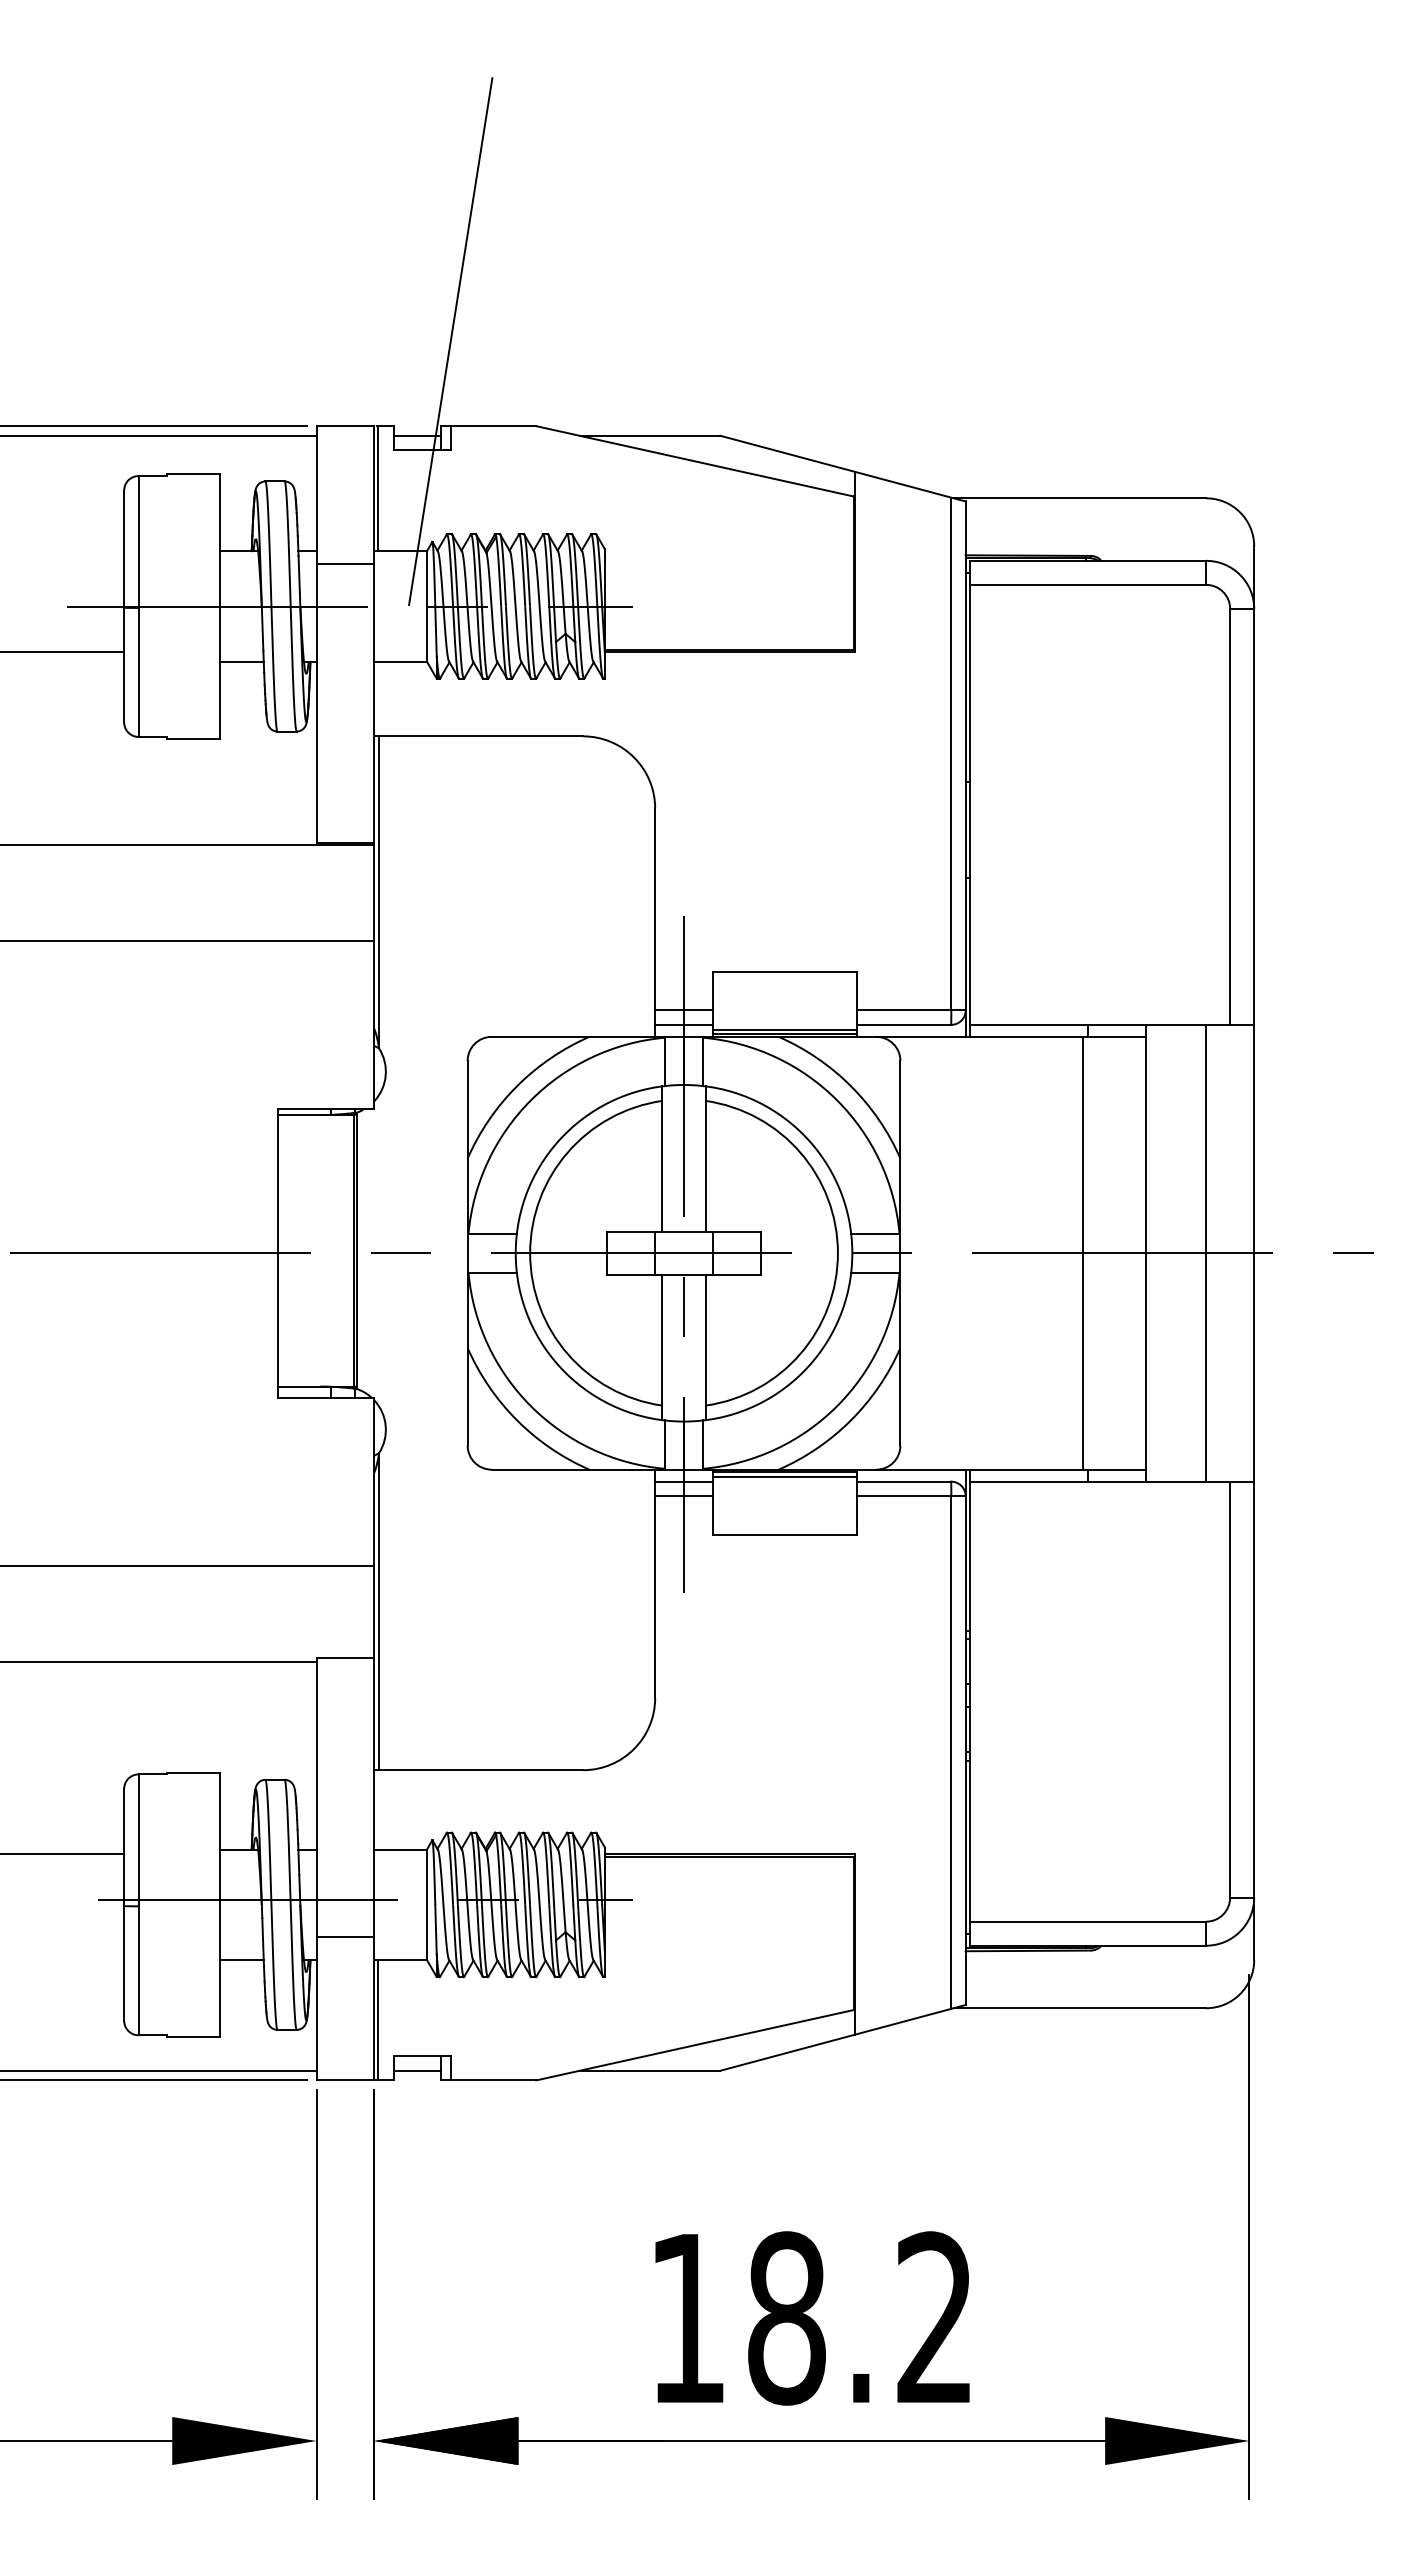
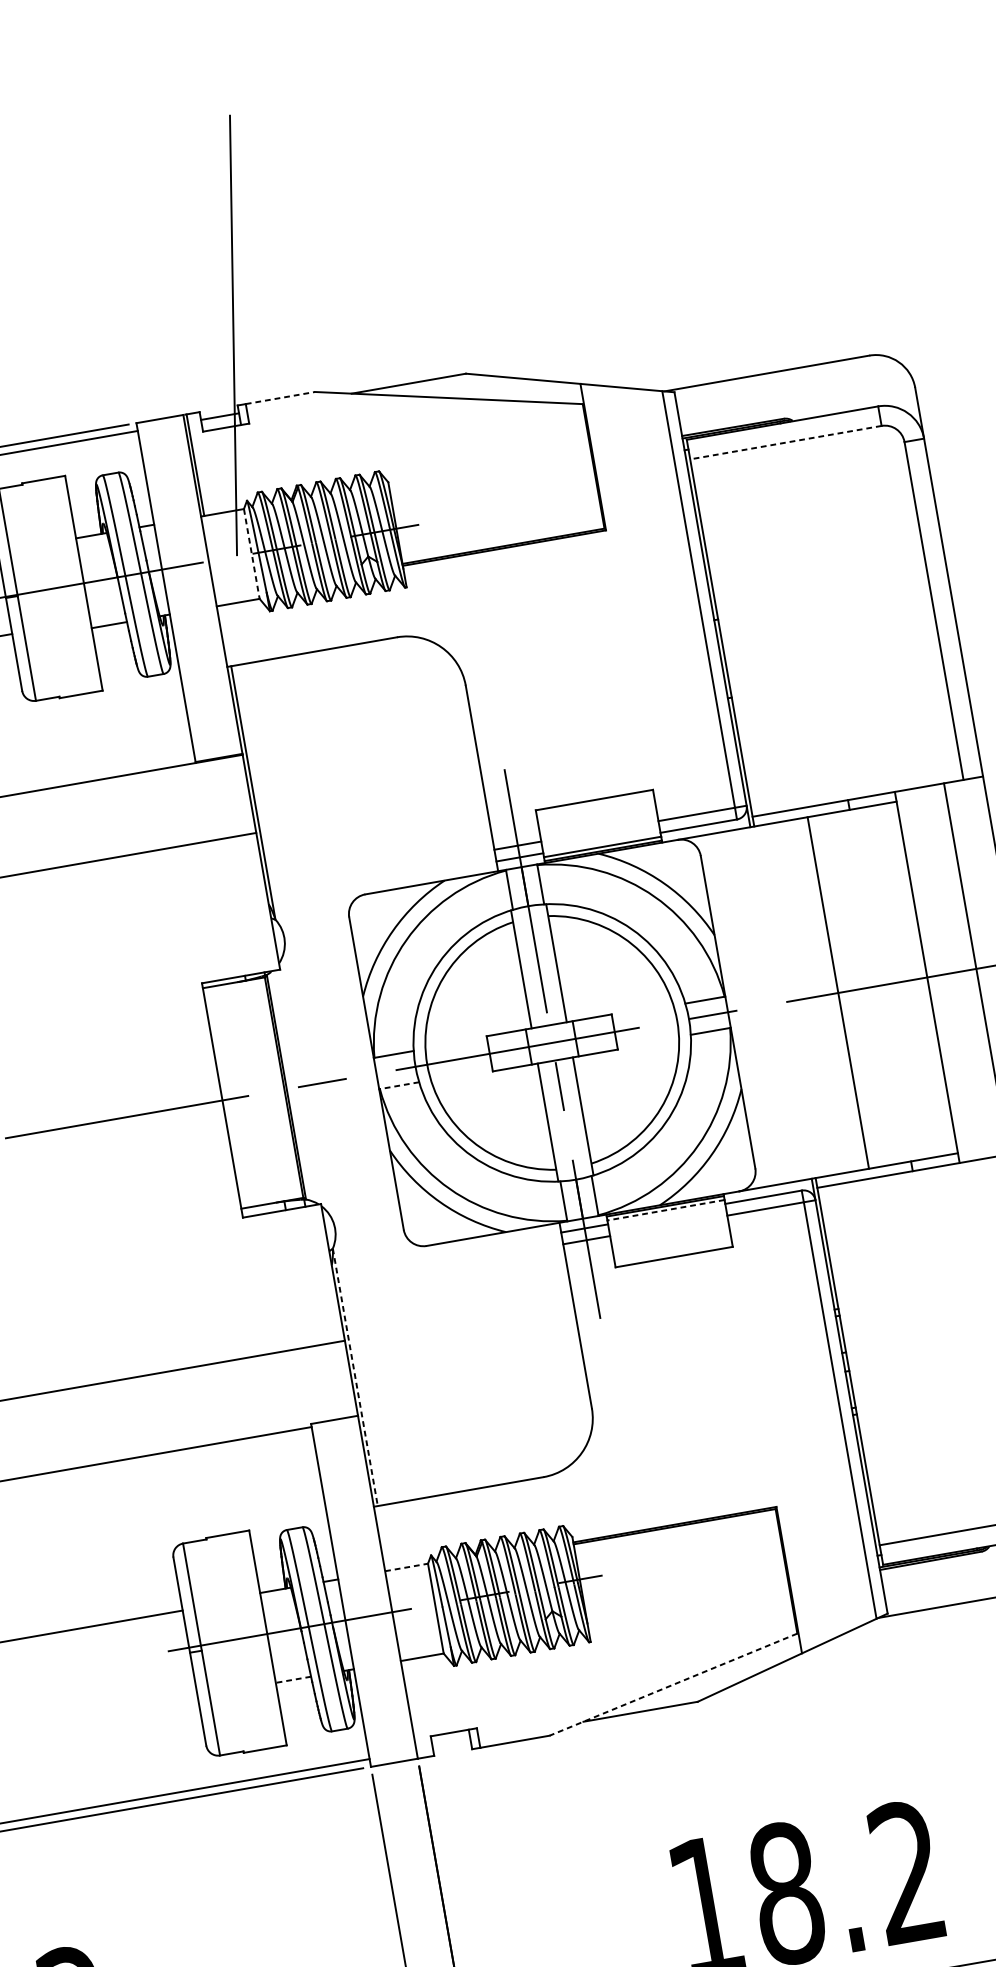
line: (493, 426) -> (280, 398), solid -> dashed
line: (345, 564) -> (179, 531), removed
line: (1088, 584) -> (786, 442), solid -> dashed
line: (427, 607) -> (252, 554), solid -> dashed
line: (1083, 1252) -> (838, 992), moved
line: (492, 1272) -> (399, 1085), solid -> dashed
line: (784, 1476) -> (665, 1210), solid -> dashed
line: (379, 1611) -> (355, 1377), solid -> dashed
line: (401, 1849) -> (407, 1567), solid -> dashed
line: (345, 1937) -> (374, 1646), removed
line: (242, 1960) -> (293, 1680), solid -> dashed
line: (378, 2020) -> (412, 1709), removed
line: (694, 2045) -> (673, 1684), solid -> dashed
line: (417, 2070) -> (451, 1744), removed

